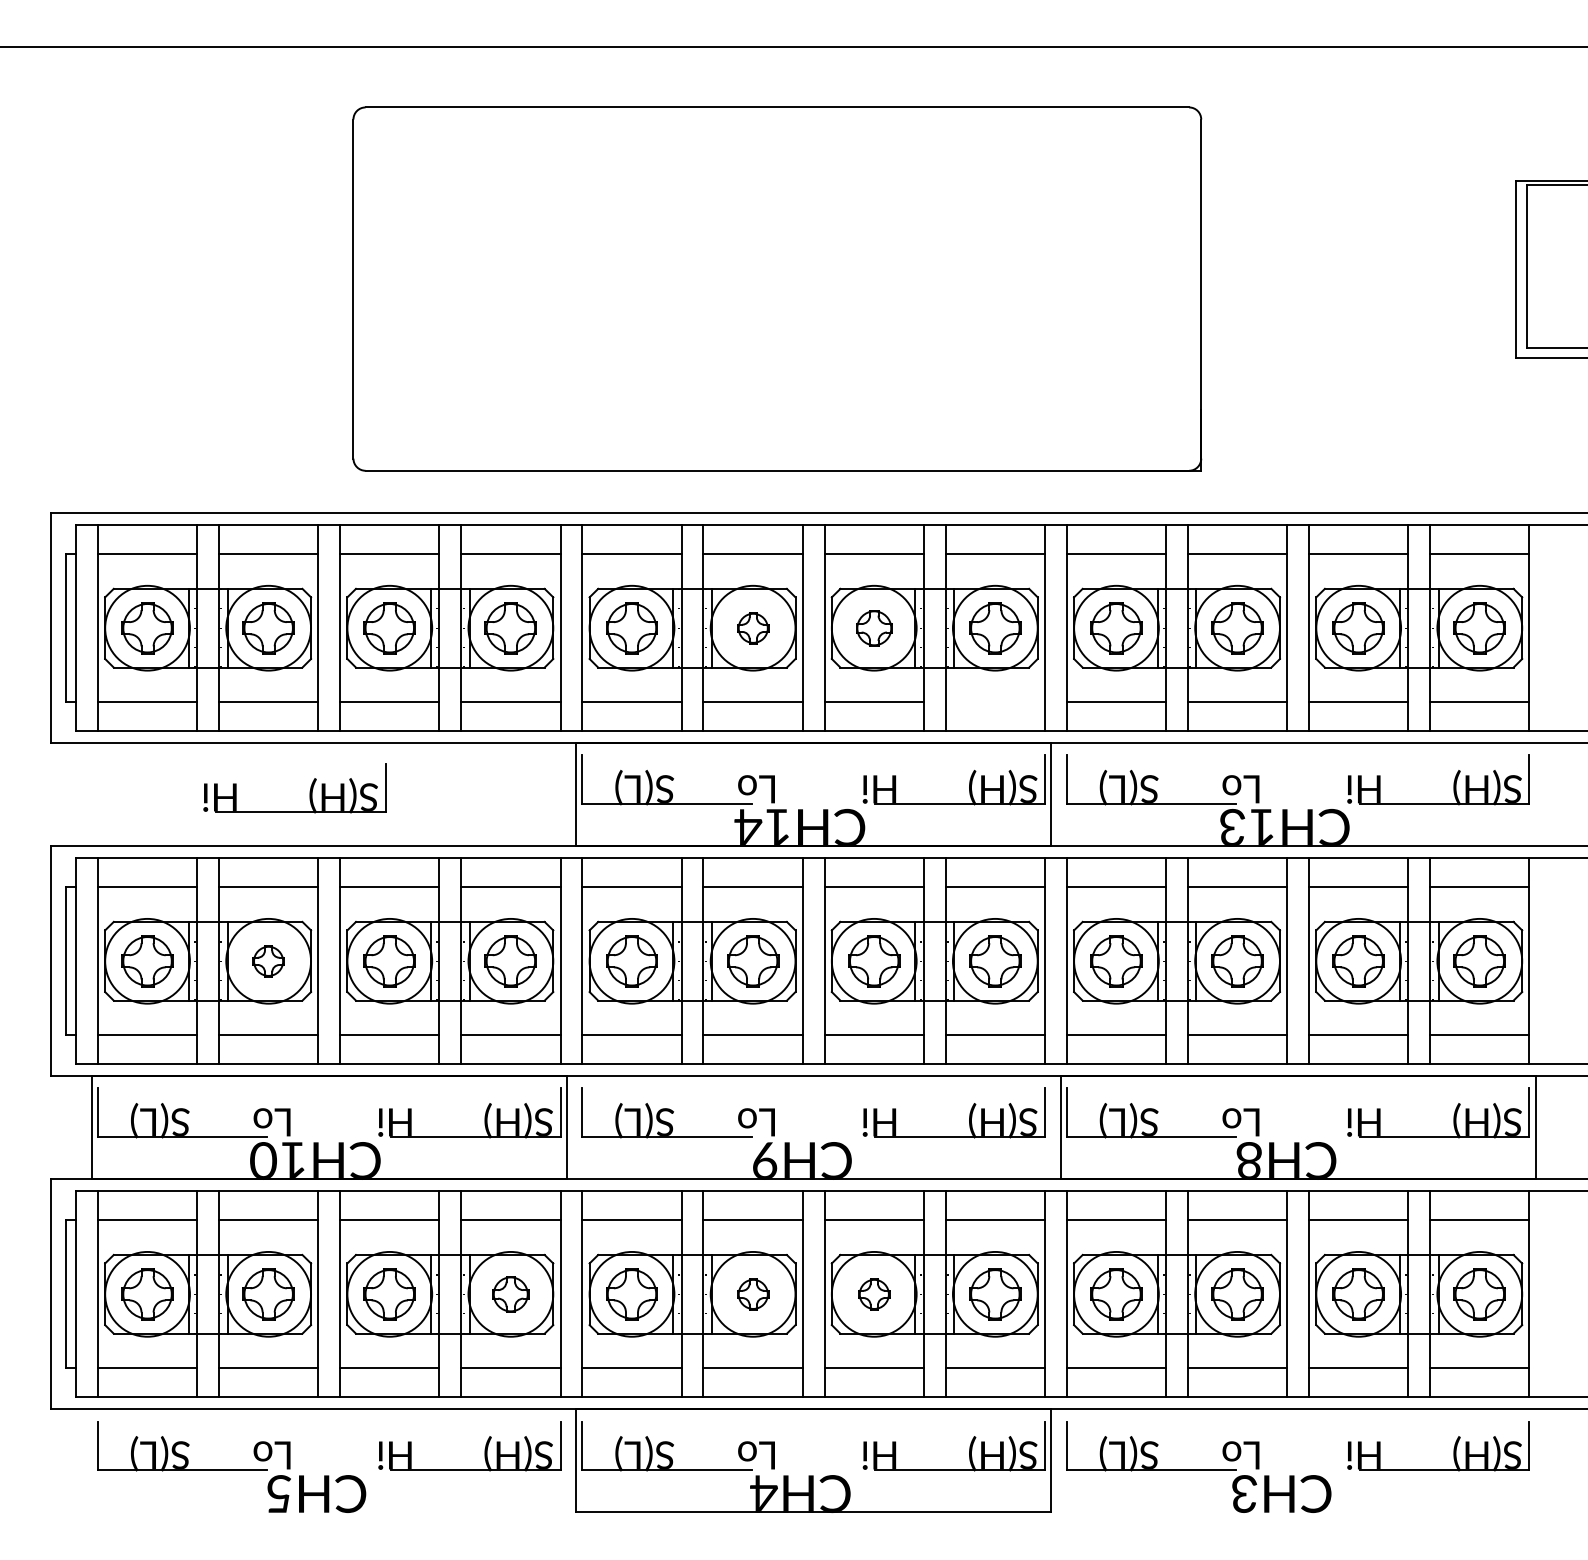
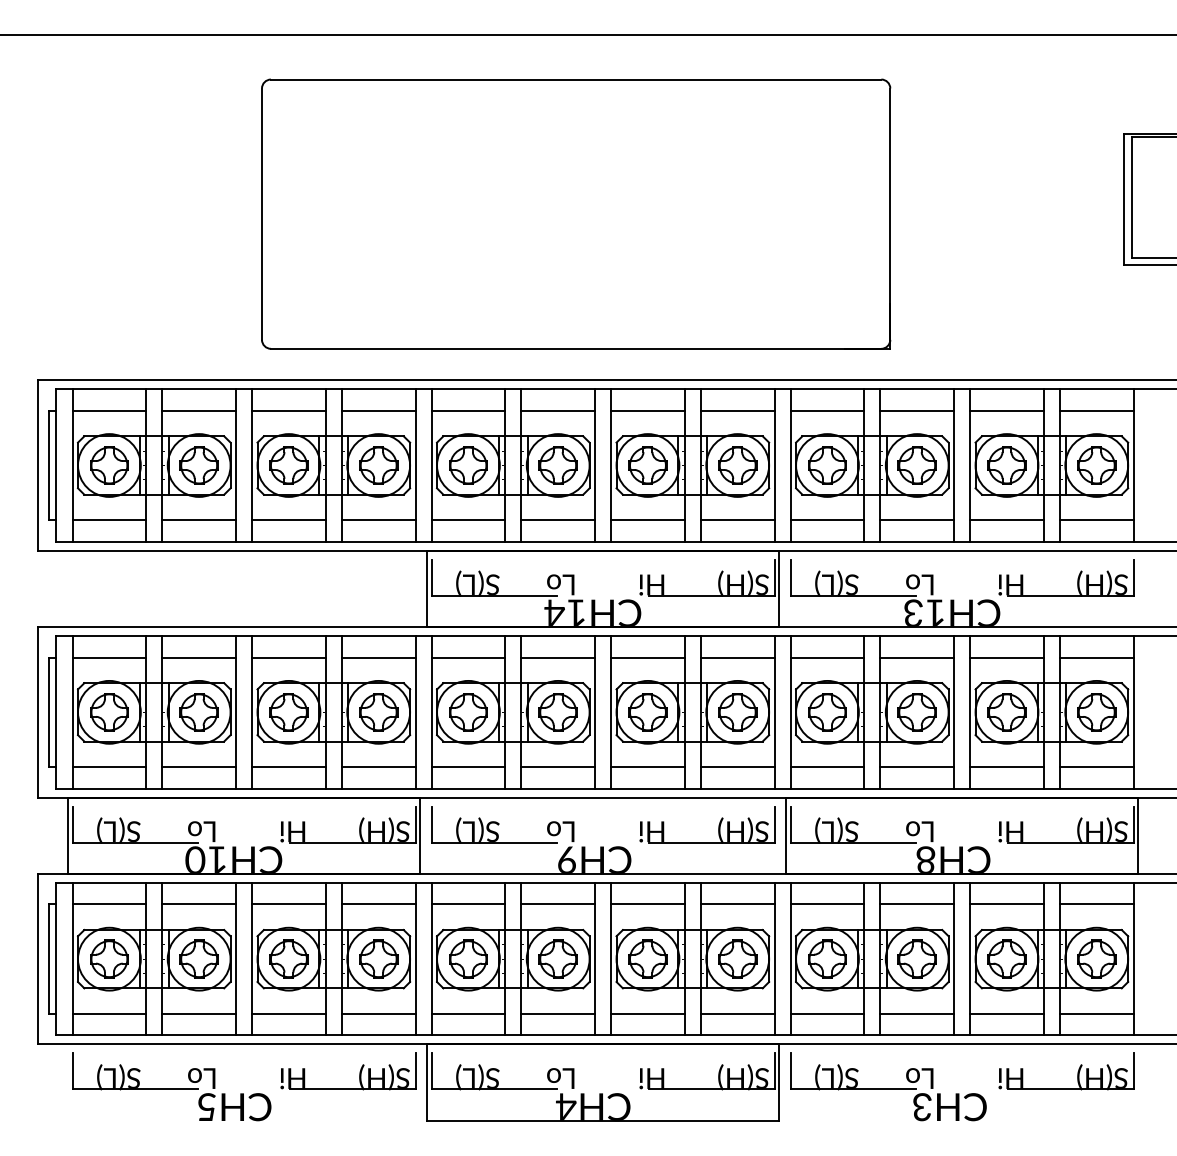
part: (753, 628) -> (558, 465), size x1.67
part: (874, 628) -> (648, 465), size x1.43
line: (995, 702) -> (737, 520), added
part: (309, 791) -> (229, 586), removed
part: (268, 961) -> (199, 712), size x1.67
part: (510, 1294) -> (378, 959), size x1.43
part: (753, 1294) -> (558, 959), size x1.67
part: (874, 1294) -> (648, 959), size x1.67

